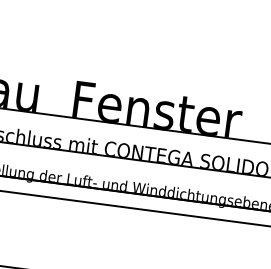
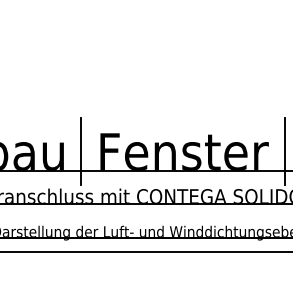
line: (55, 96) -> (81, 151), added
line: (258, 122) -> (285, 151), added

